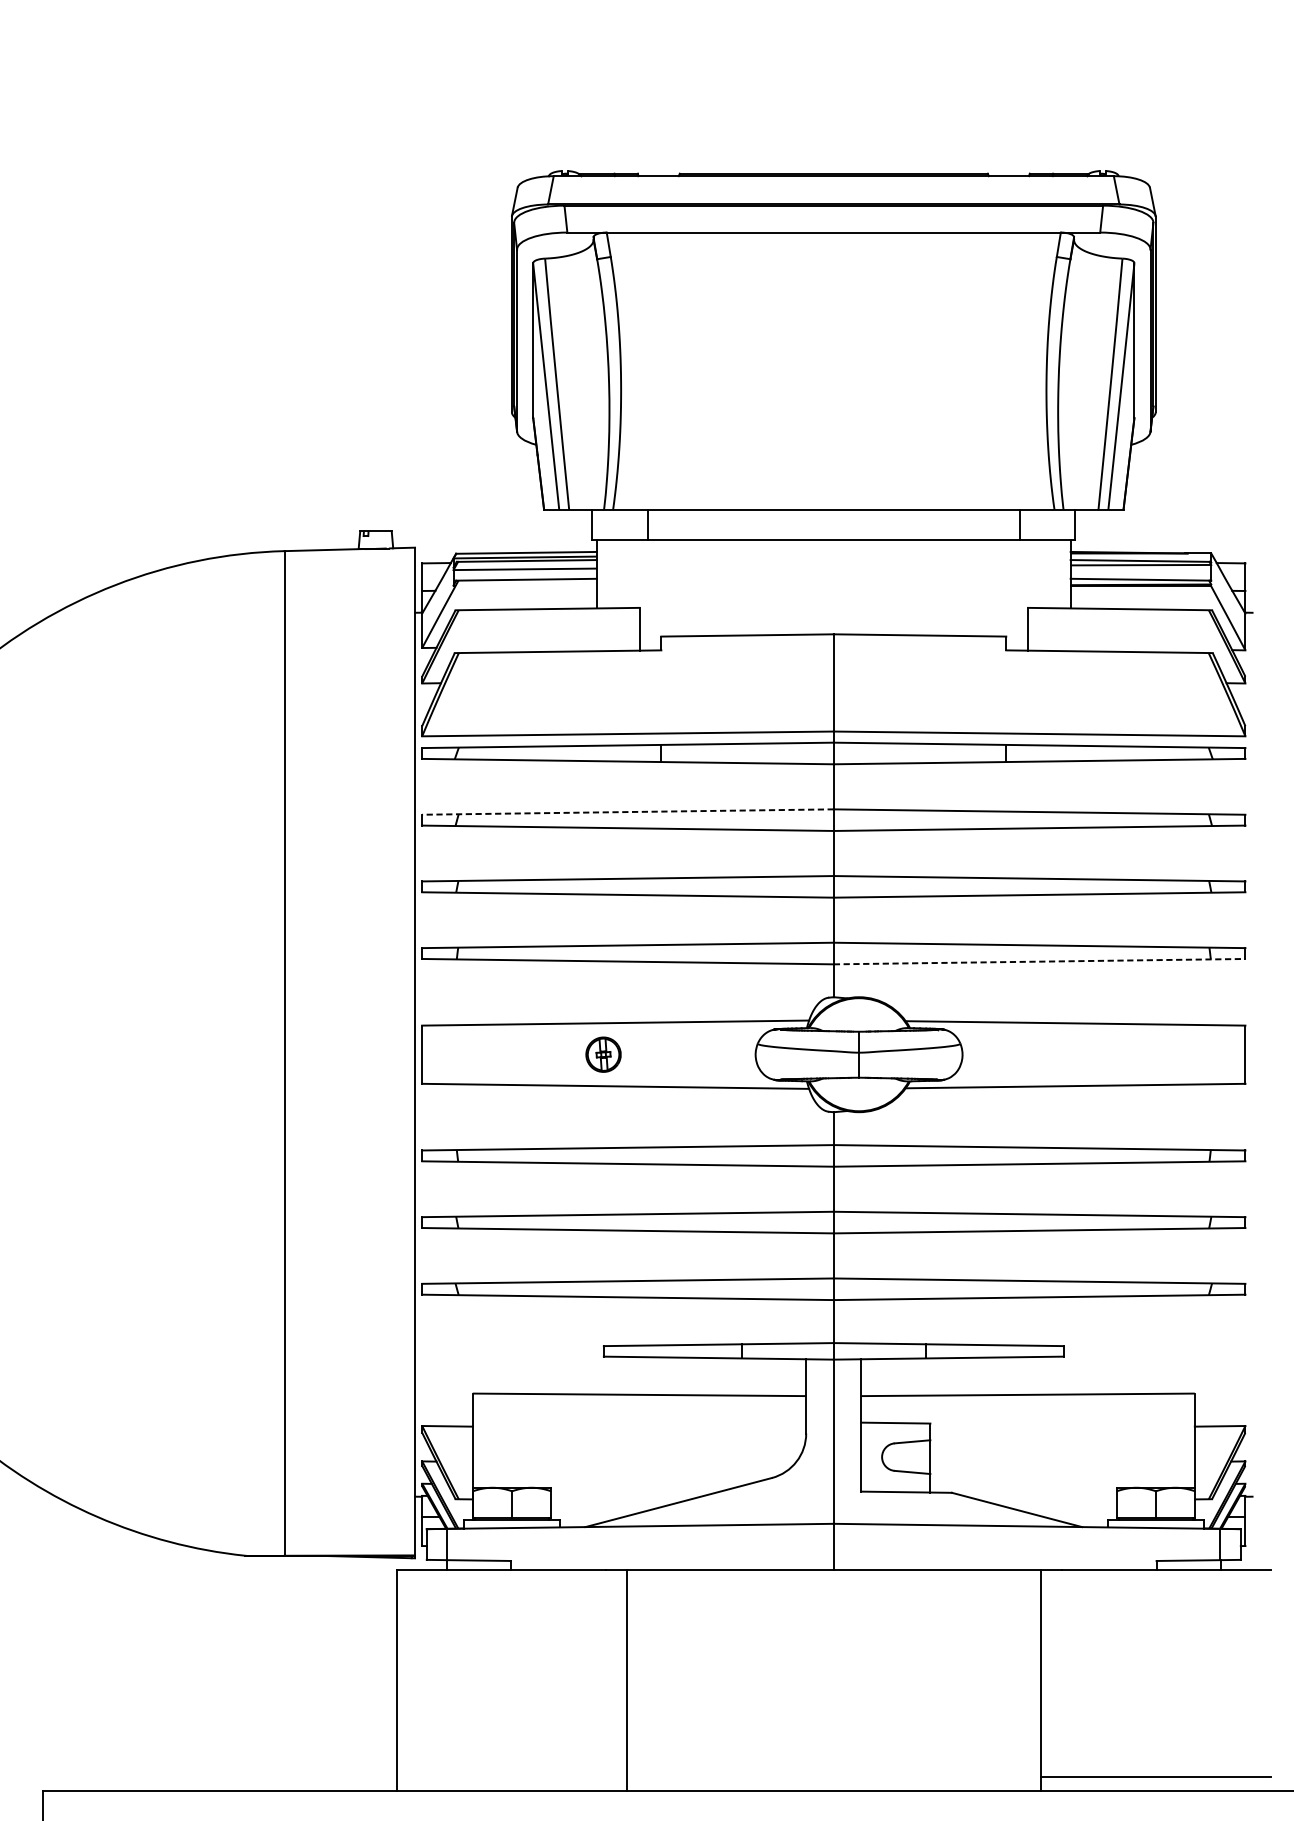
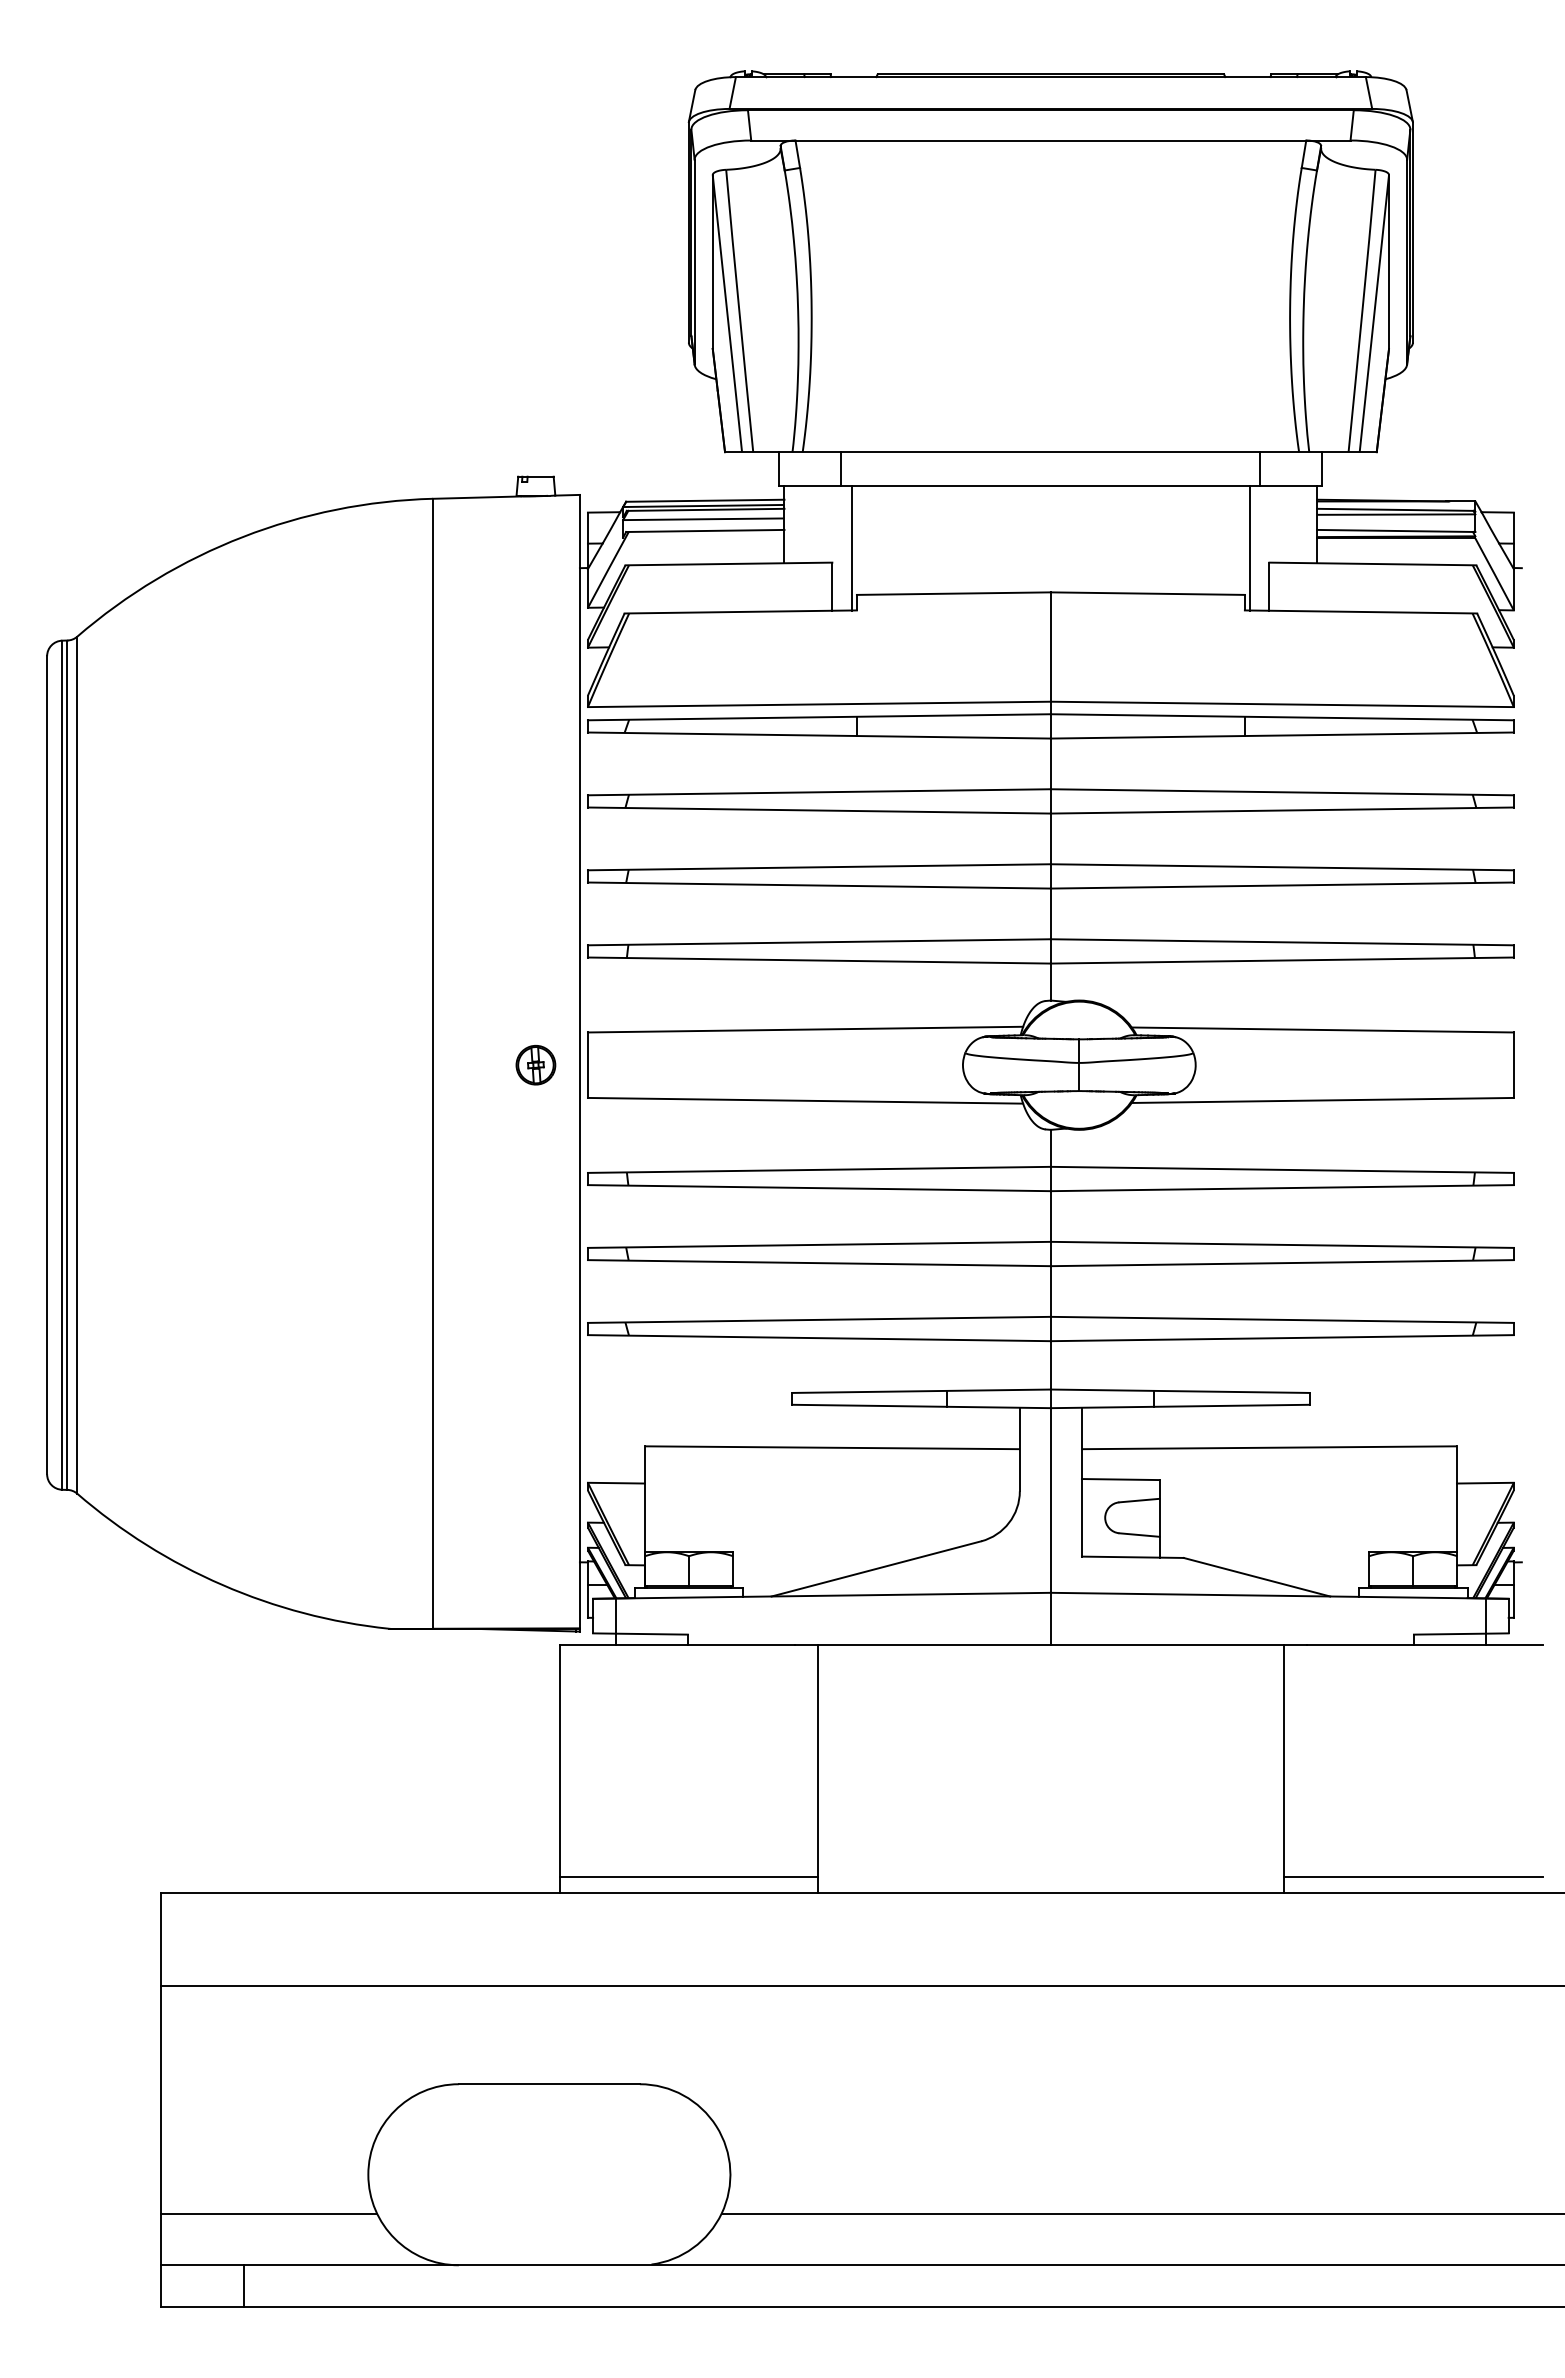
line: (656, 594) -> (851, 547), added
line: (1011, 594) -> (1250, 547), added
line: (627, 812) -> (818, 792), dashed -> solid
line: (1039, 961) -> (1282, 960), dashed -> solid
part: (603, 1054) -> (535, 1064), moved
line: (511, 1776) -> (688, 1877), added

